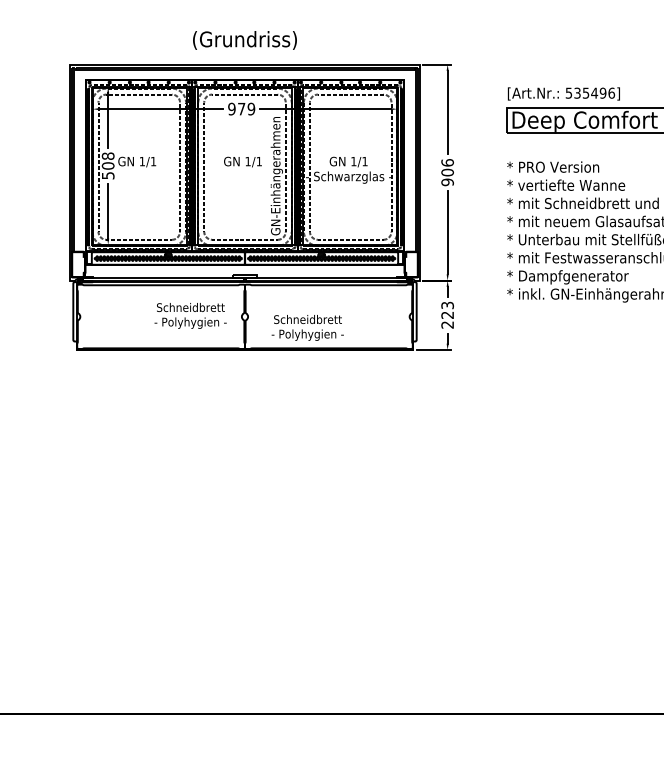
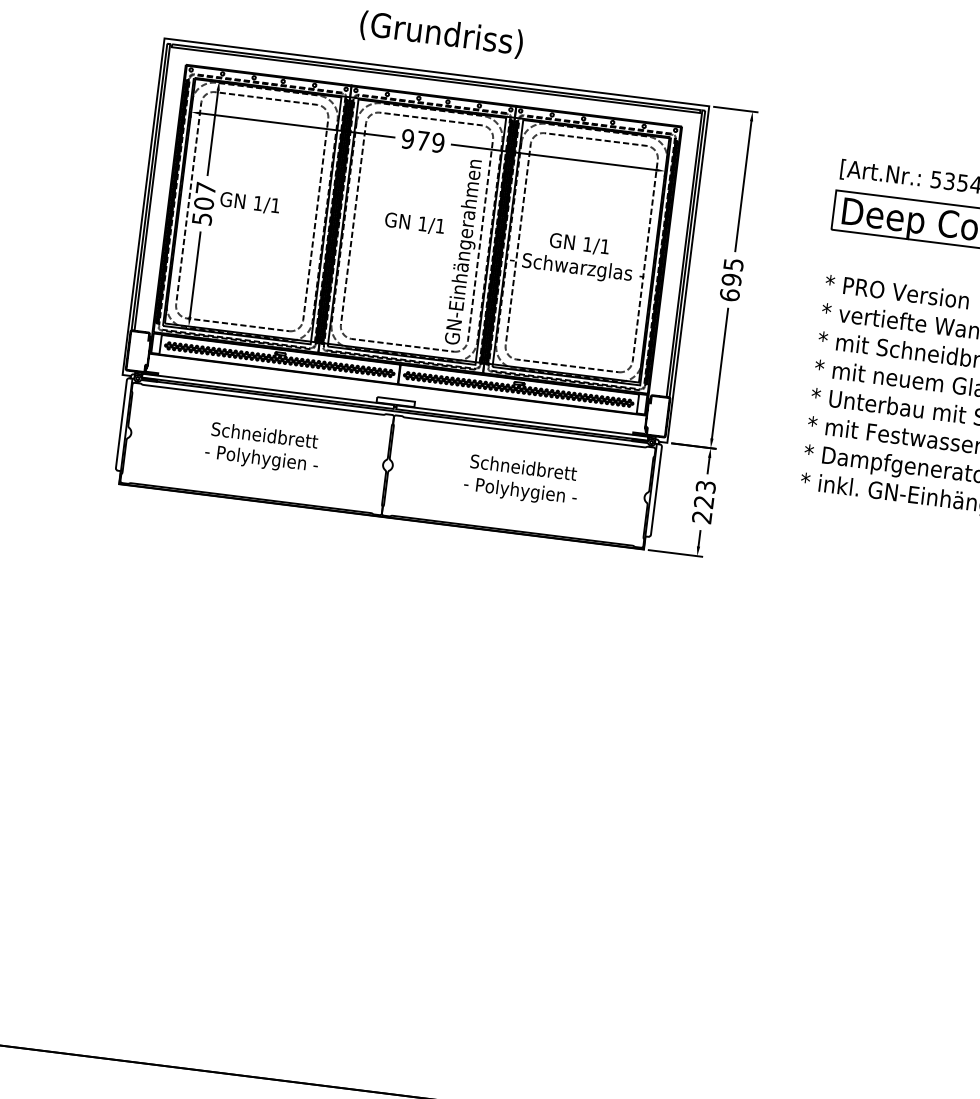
text: (107, 155) -> (205, 187), 508 -> 507
text: (447, 172) -> (731, 279), 906 -> 695
text: (190, 315) -> (262, 447), moved
text: (307, 327) -> (521, 479), moved

